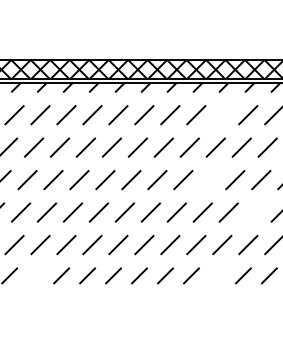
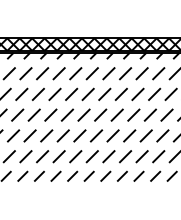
line: (221, 114) -> (141, 73), added
line: (208, 179) -> (133, 114), added
line: (254, 211) -> (162, 135), added
line: (35, 274) -> (22, 175), added
line: (216, 274) -> (138, 175), added

